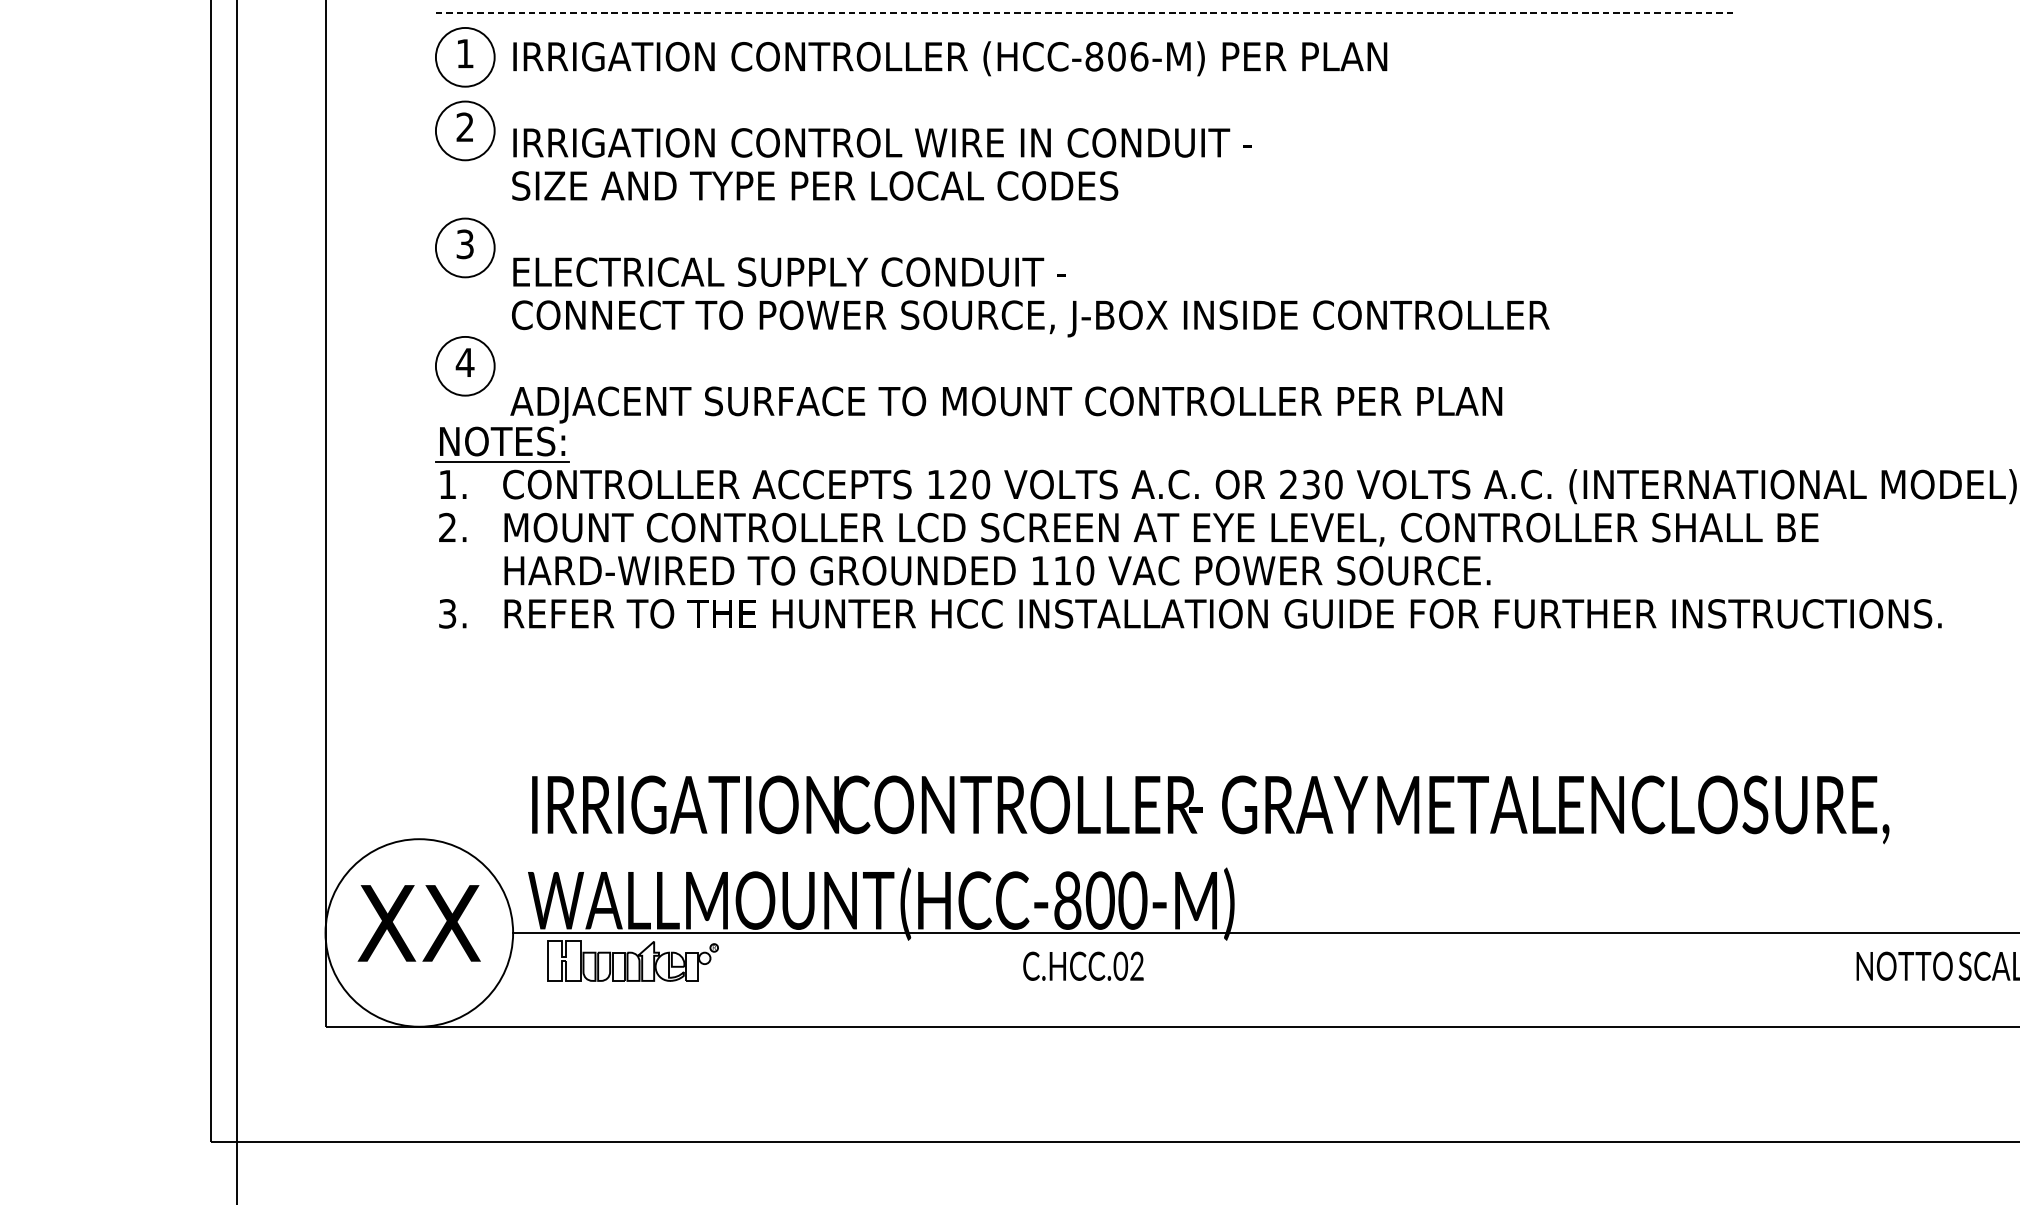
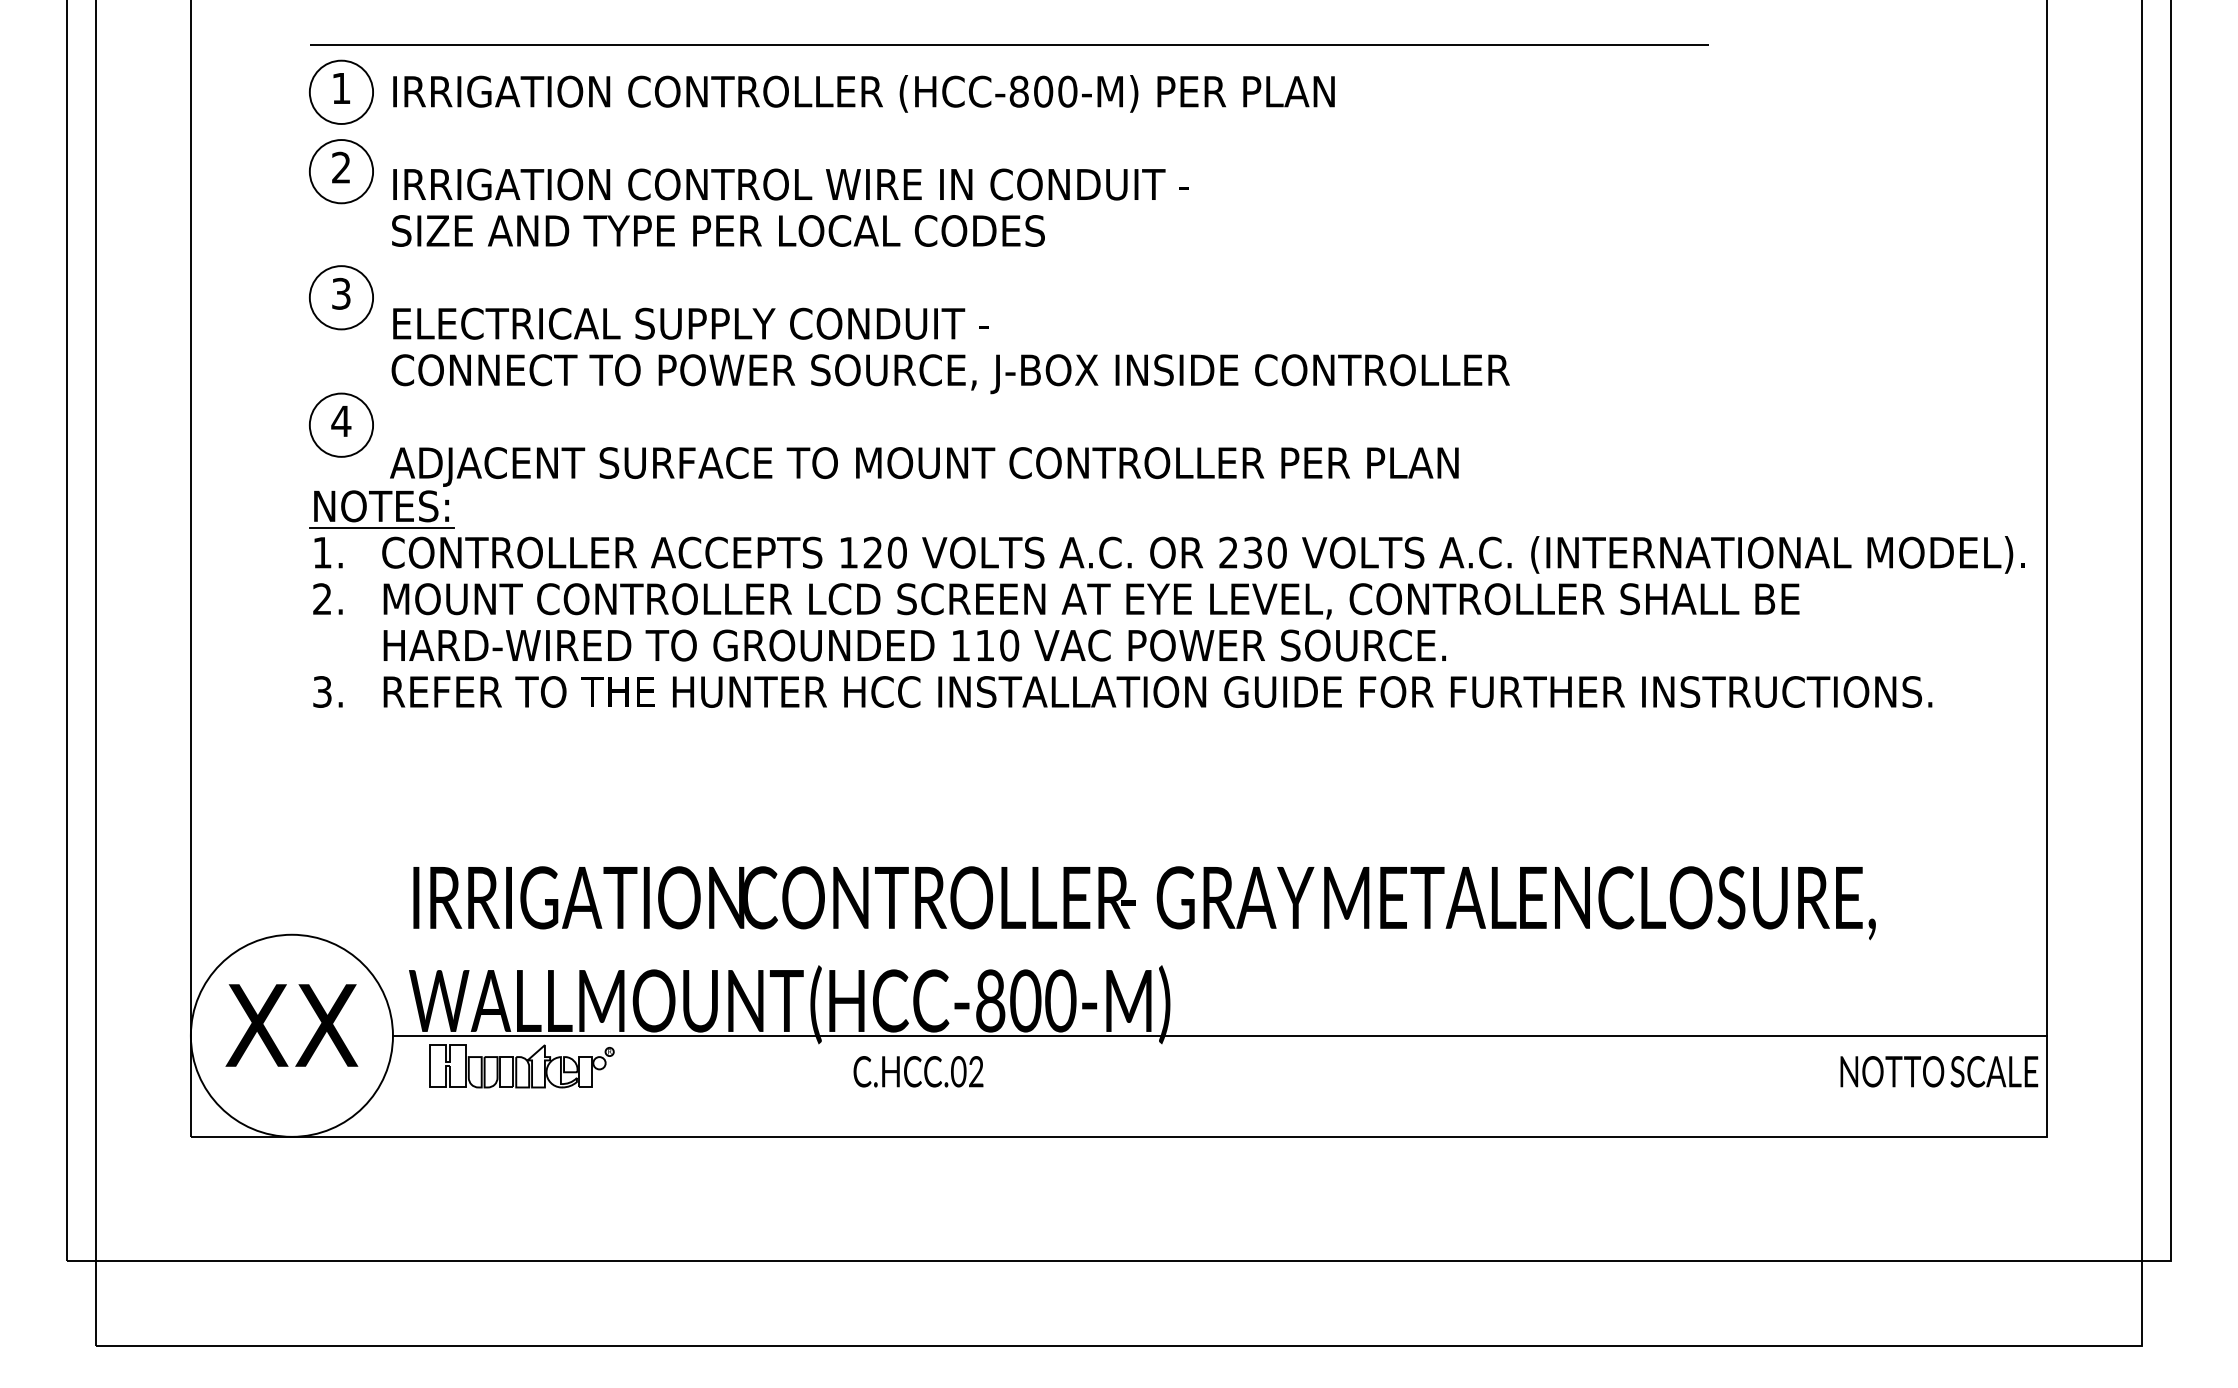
line: (1085, 12) -> (1009, 44), dashed -> solid
text: (1139, 56) -> (1067, 91), (HCC-806-M) -> (HCC-800-M)
text: (1083, 966) -> (918, 1071), moved

